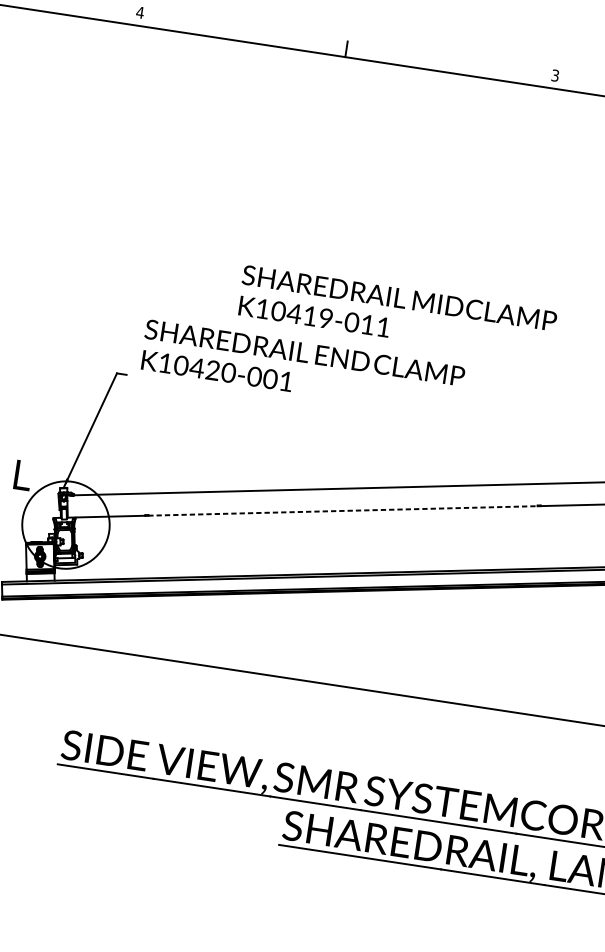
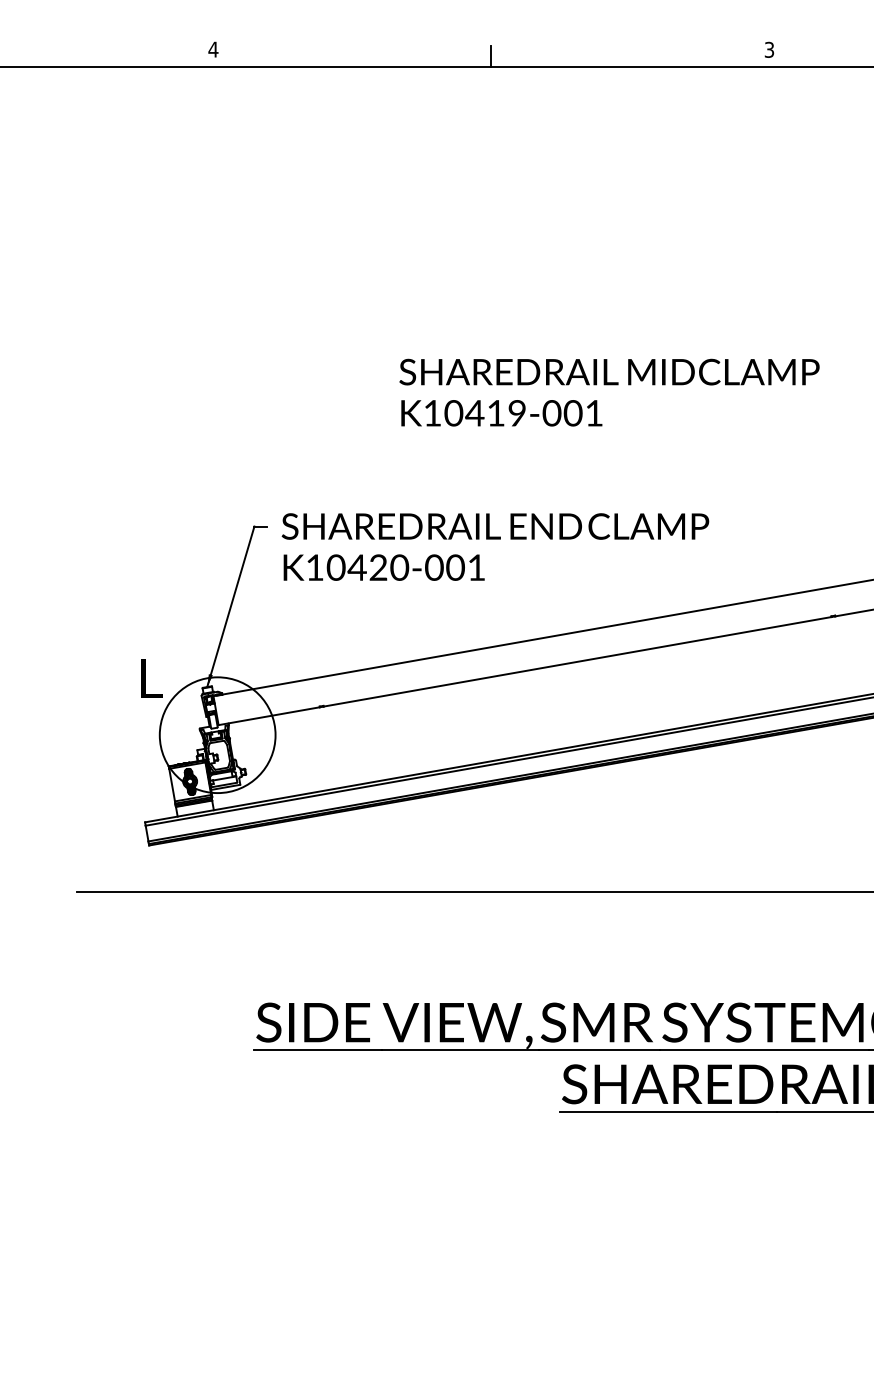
text: (367, 324) -> (572, 413), K10419-011 -> K10419-001
text: (302, 367) -> (495, 546), moved
line: (342, 510) -> (577, 661), dashed -> solid

